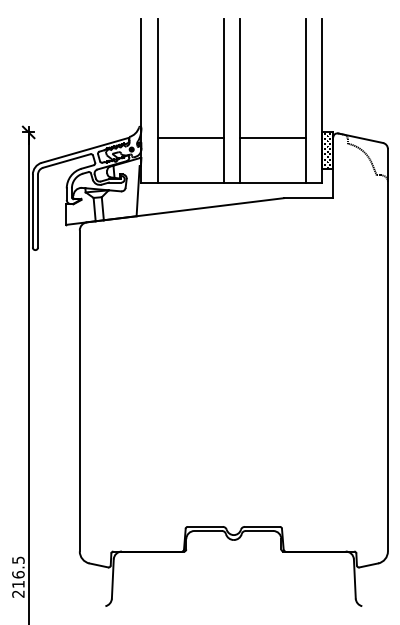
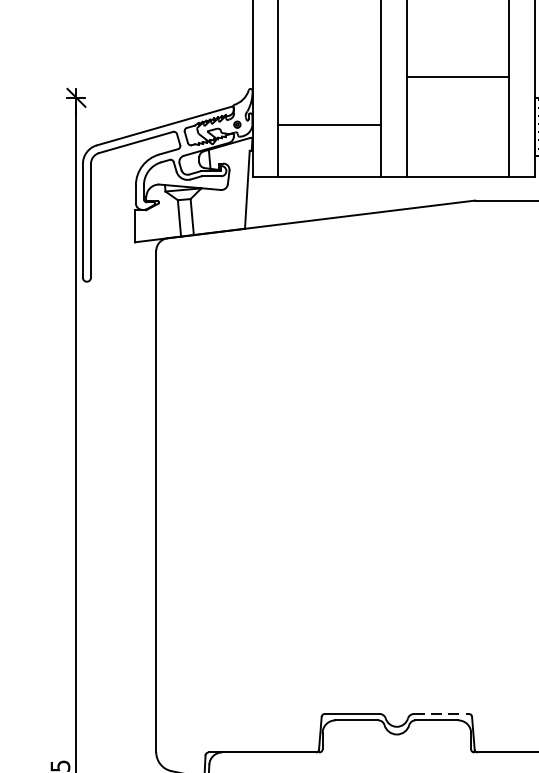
line: (190, 137) -> (329, 124), moved
line: (272, 137) -> (457, 76), moved
line: (262, 526) -> (441, 713), solid -> dashed

